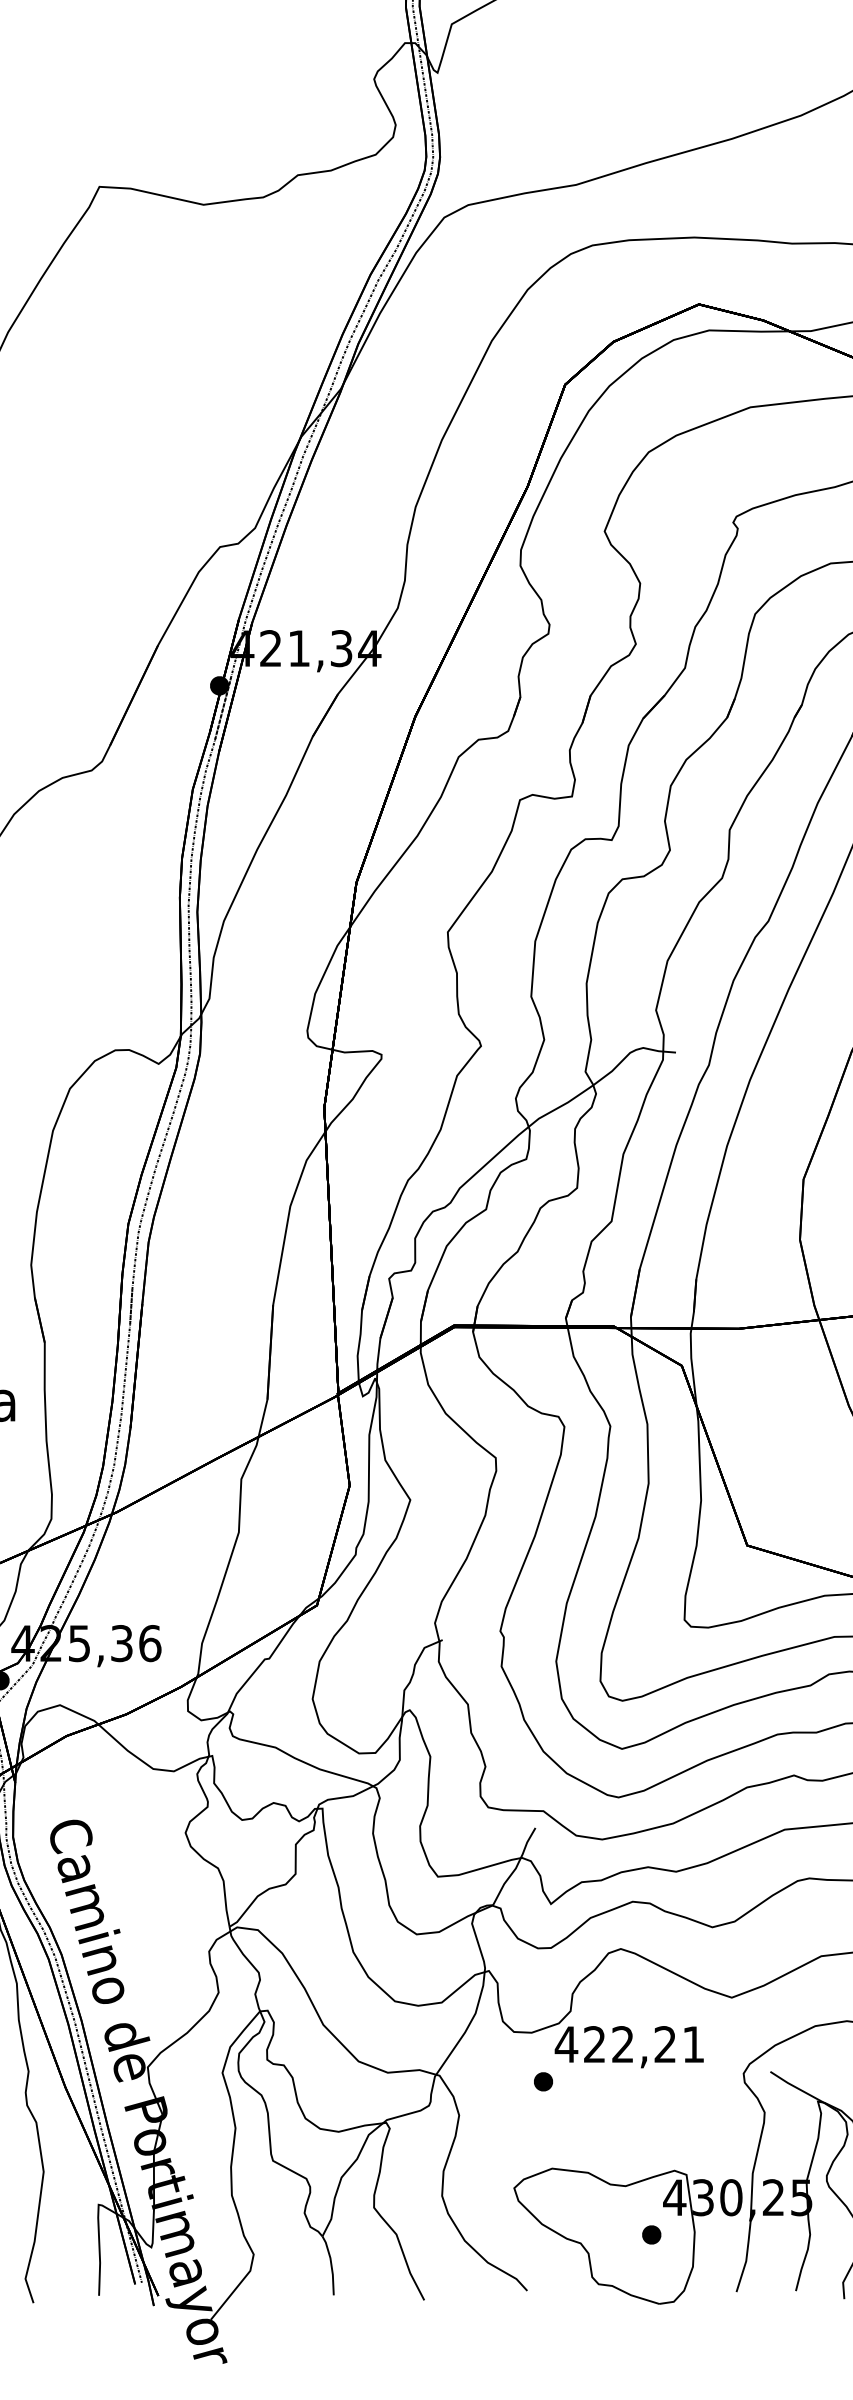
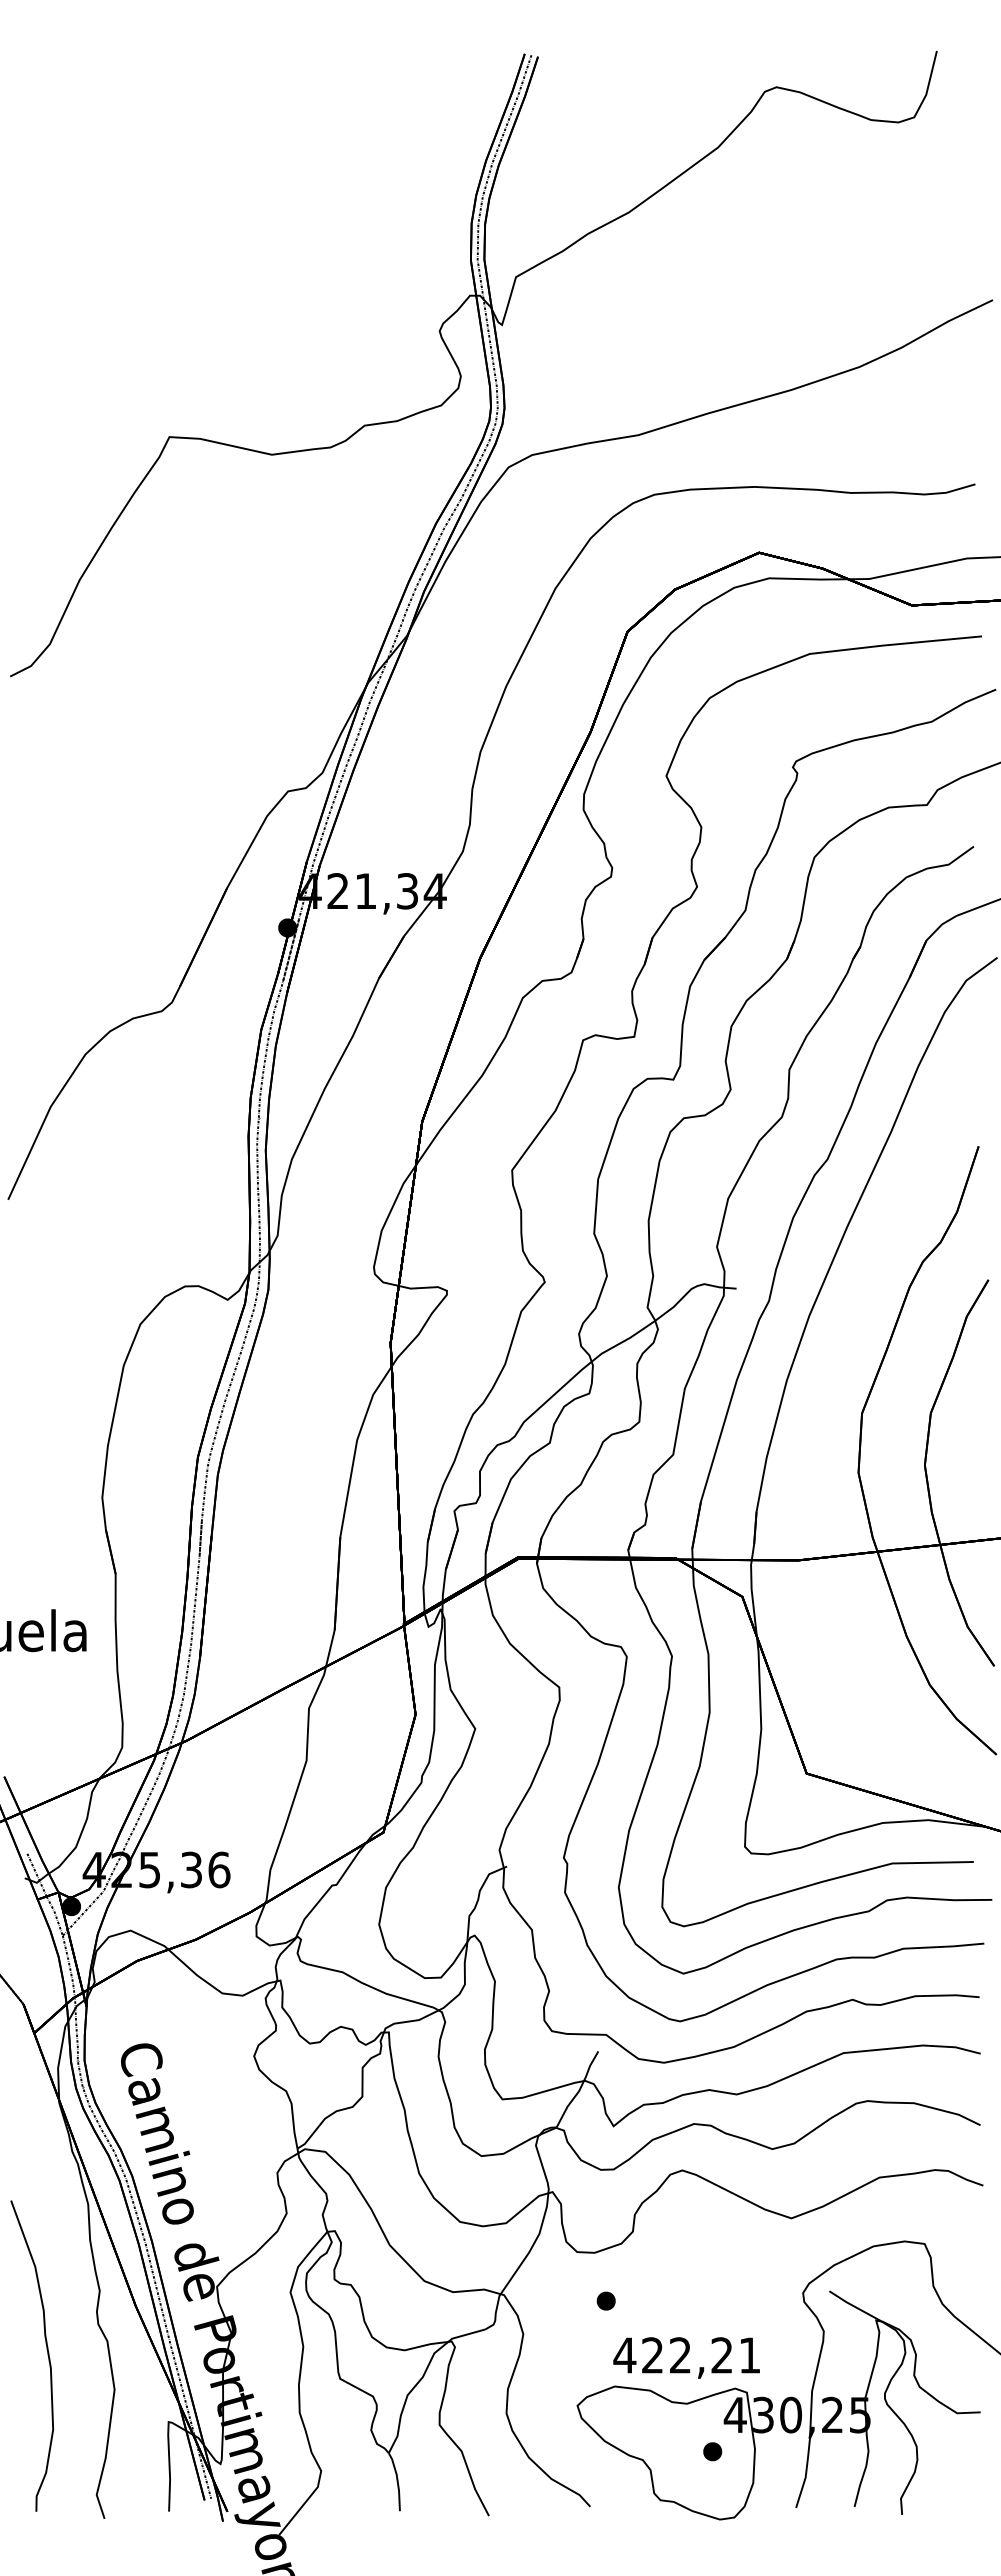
text: (629, 2046) -> (686, 2357), moved

